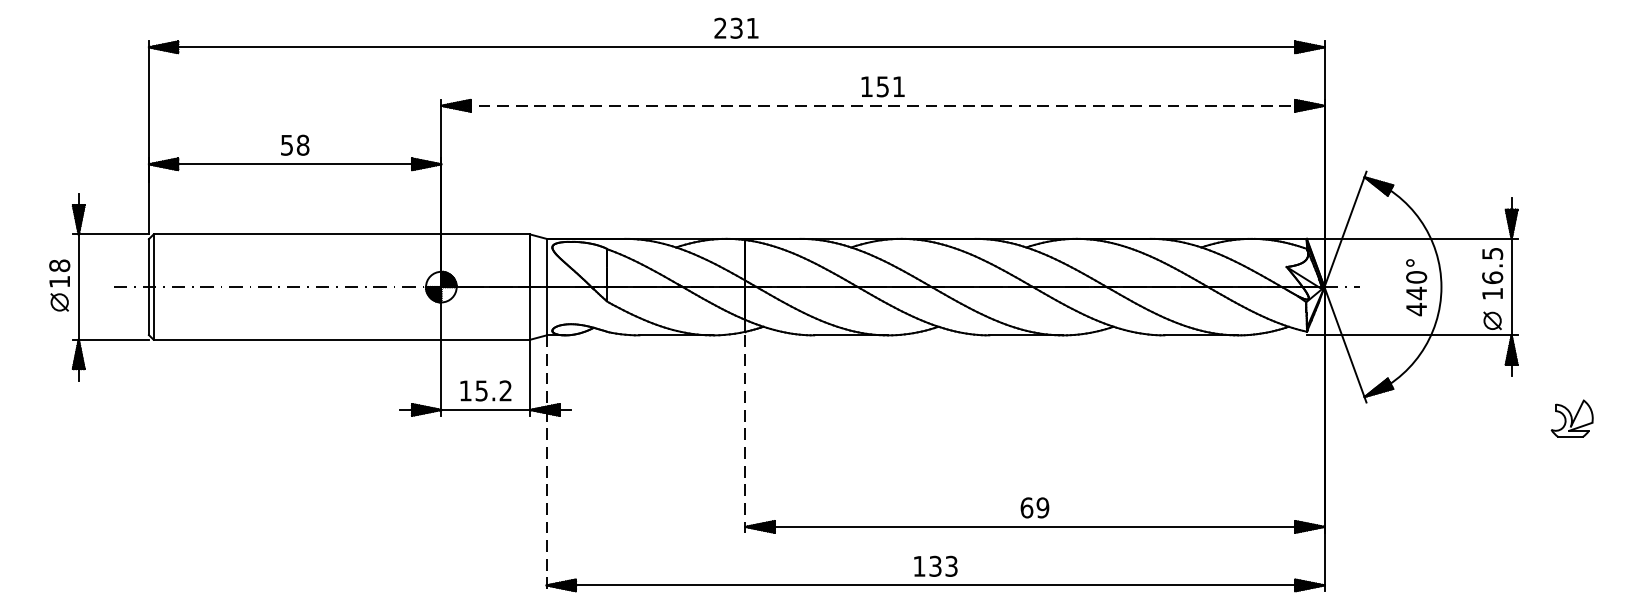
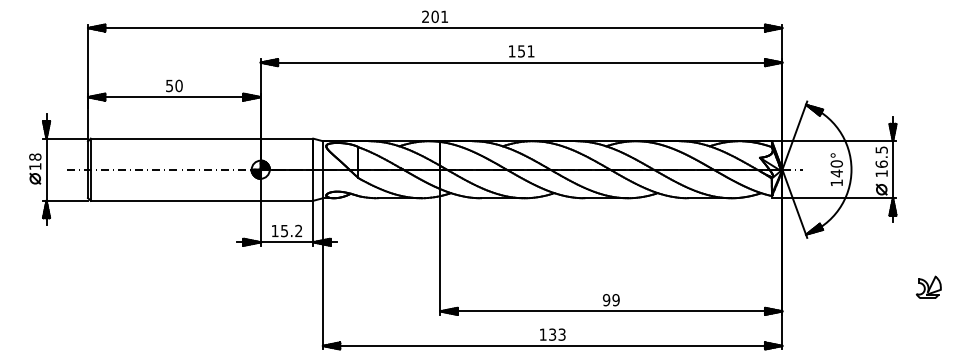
text: (735, 27) -> (434, 16), 231 -> 201
line: (882, 105) -> (521, 62), dashed -> solid
text: (302, 144) -> (178, 85), 58 -> 50
text: (1416, 308) -> (836, 182), 440° -> 140°
part: (1571, 417) -> (928, 286), moved
line: (745, 435) -> (440, 257), dashed -> solid
line: (545, 462) -> (322, 273), dashed -> solid
text: (1026, 508) -> (606, 300), 69 -> 99

